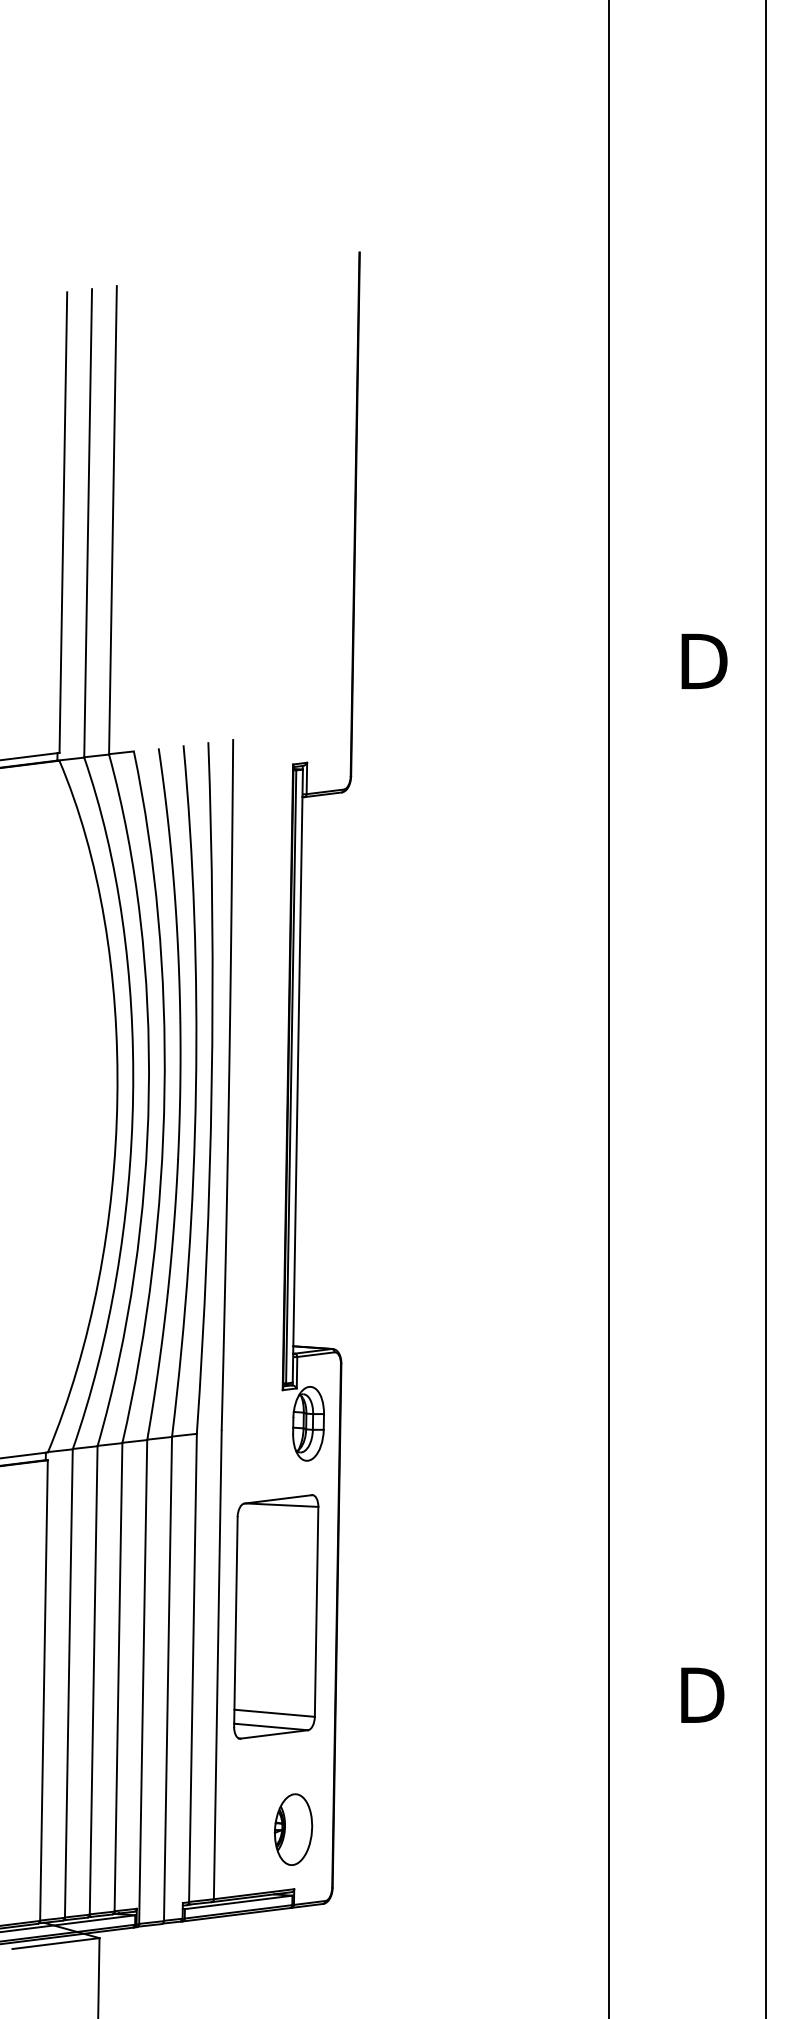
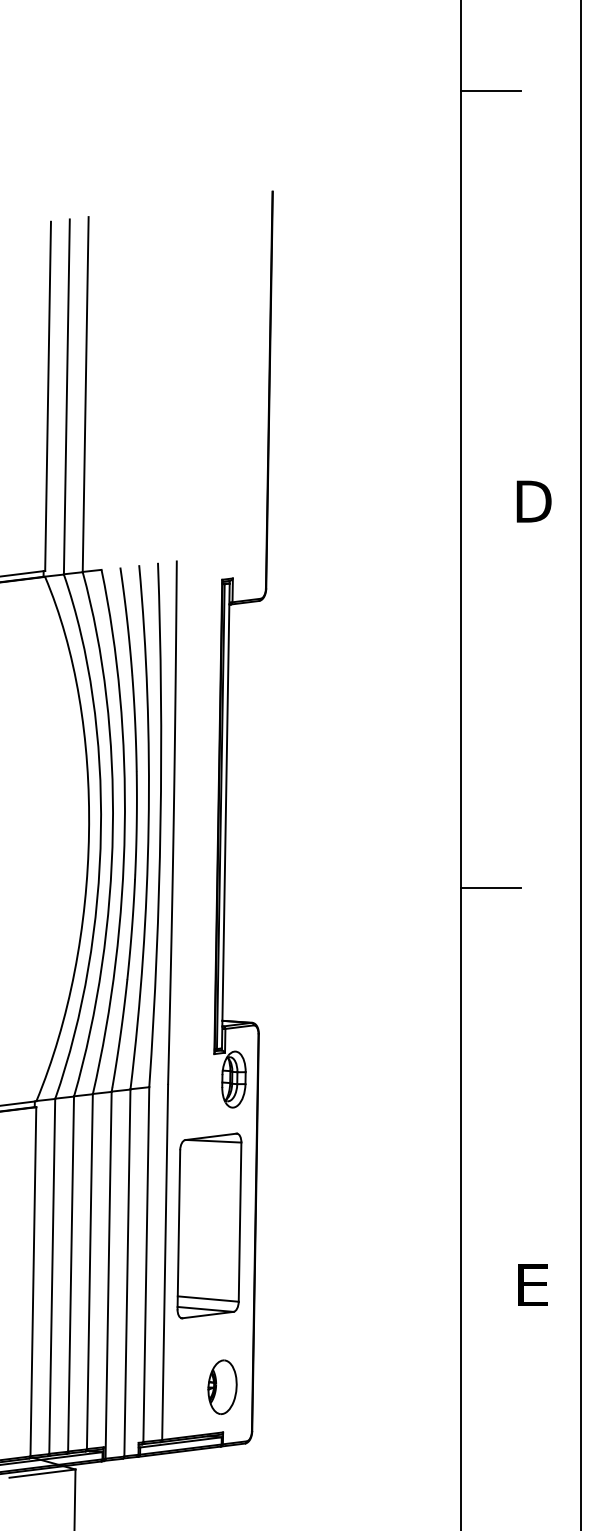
line: (647, 119) -> (490, 90), added
line: (647, 1171) -> (490, 888), added
text: (702, 1694) -> (532, 1284), D -> E

